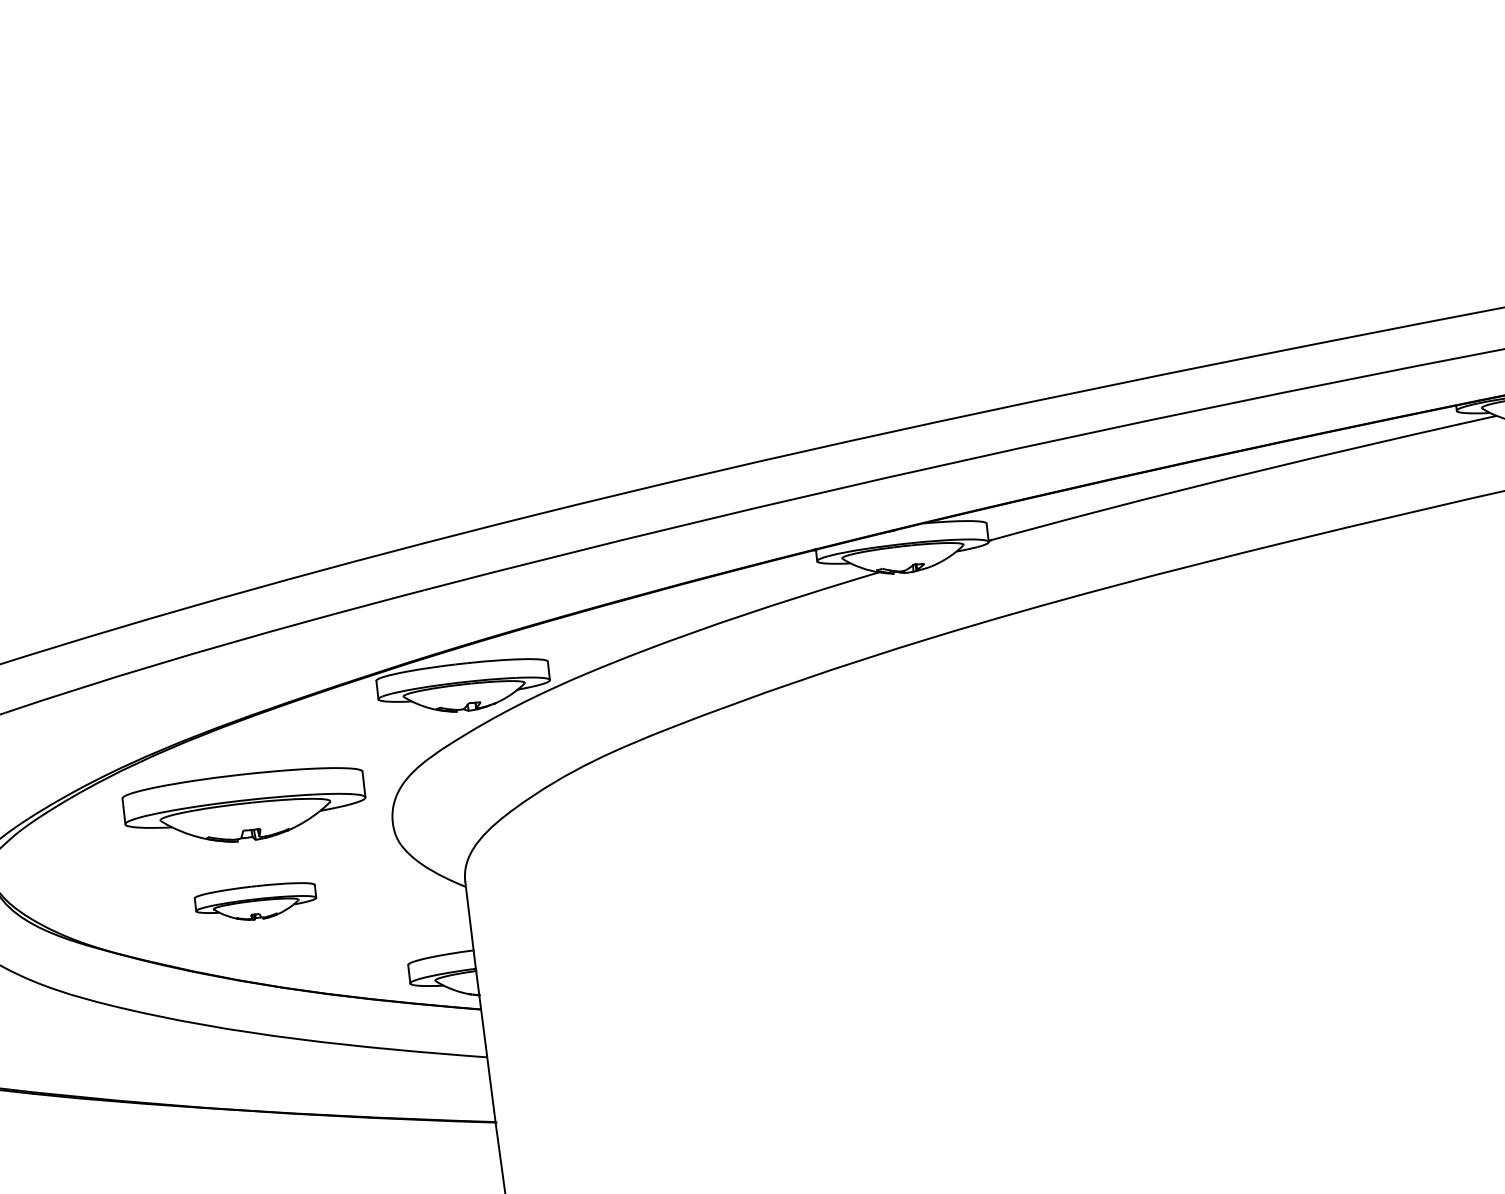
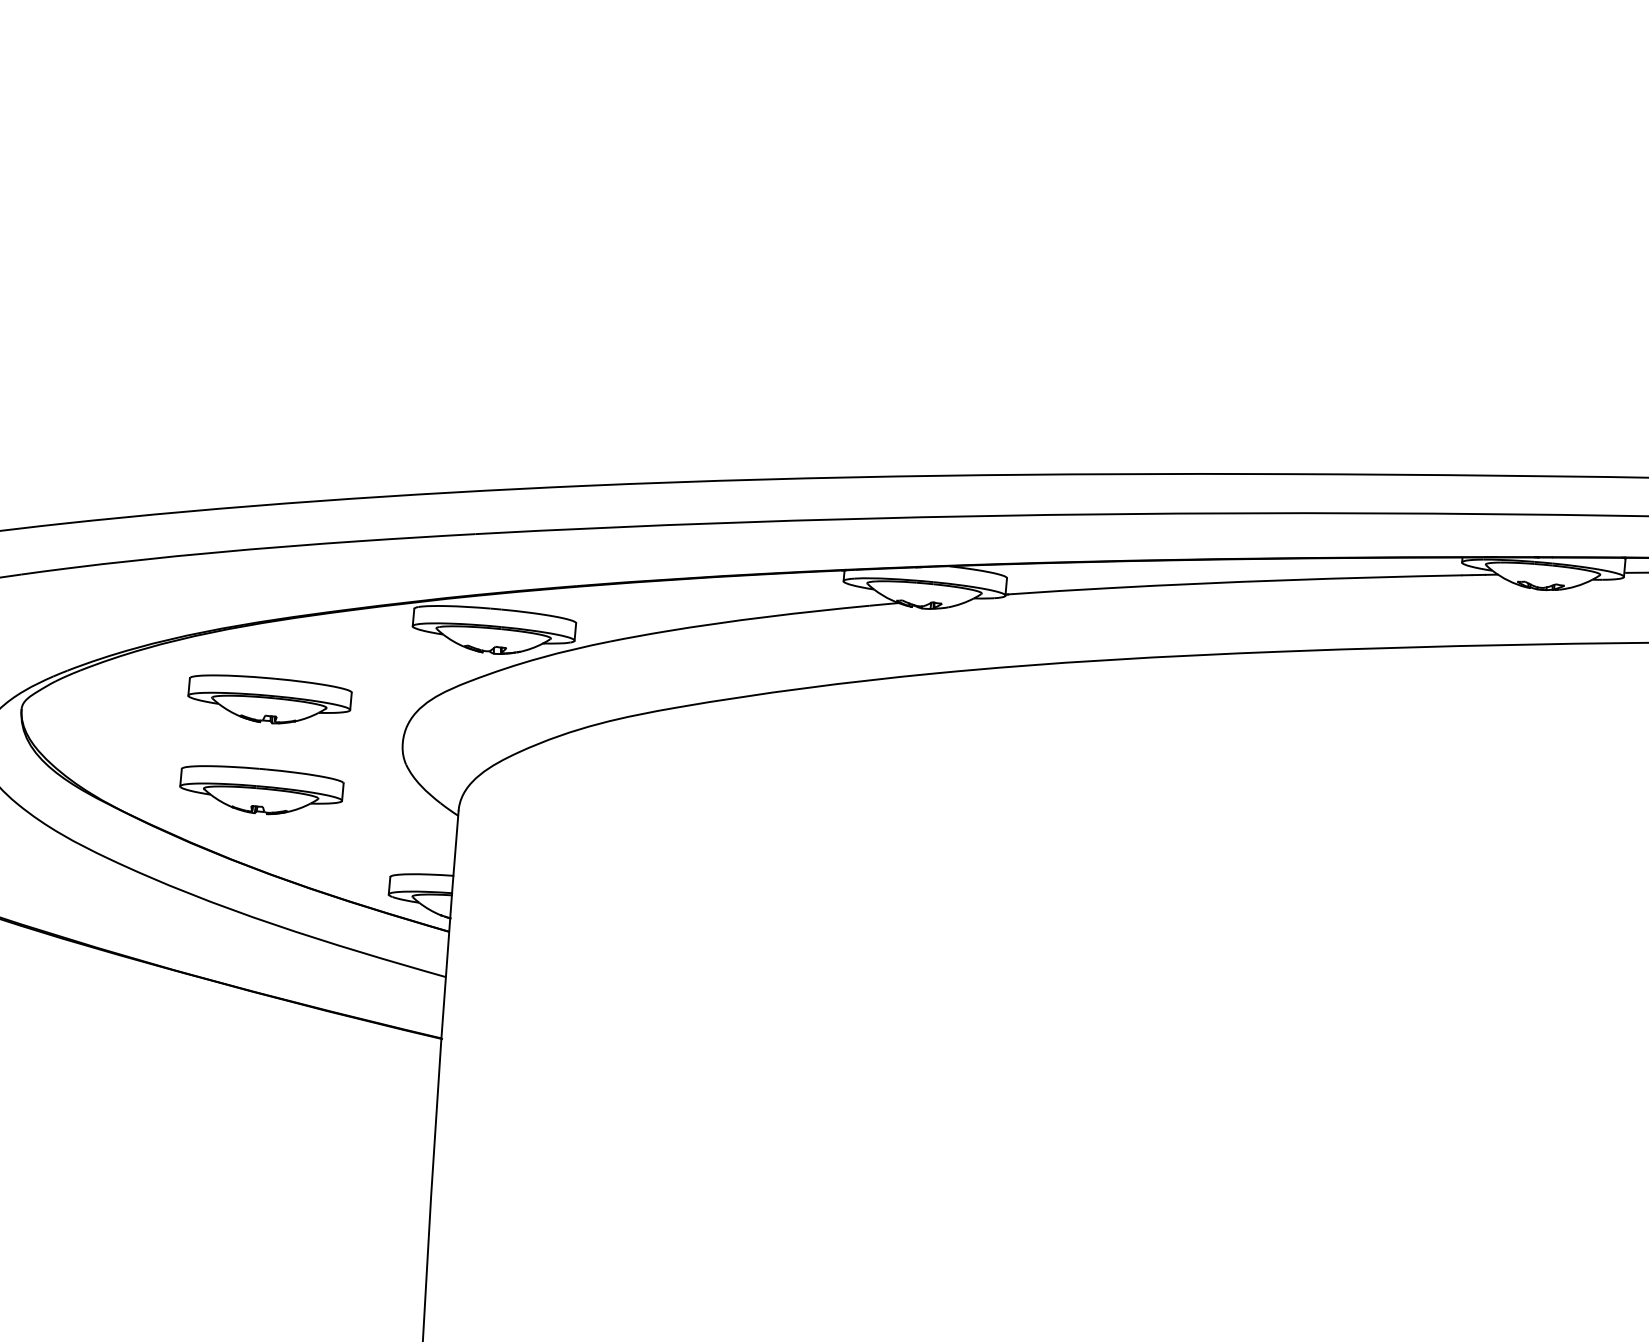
part: (244, 805) -> (269, 699), size x0.71
part: (255, 902) -> (261, 790), size x1.43

